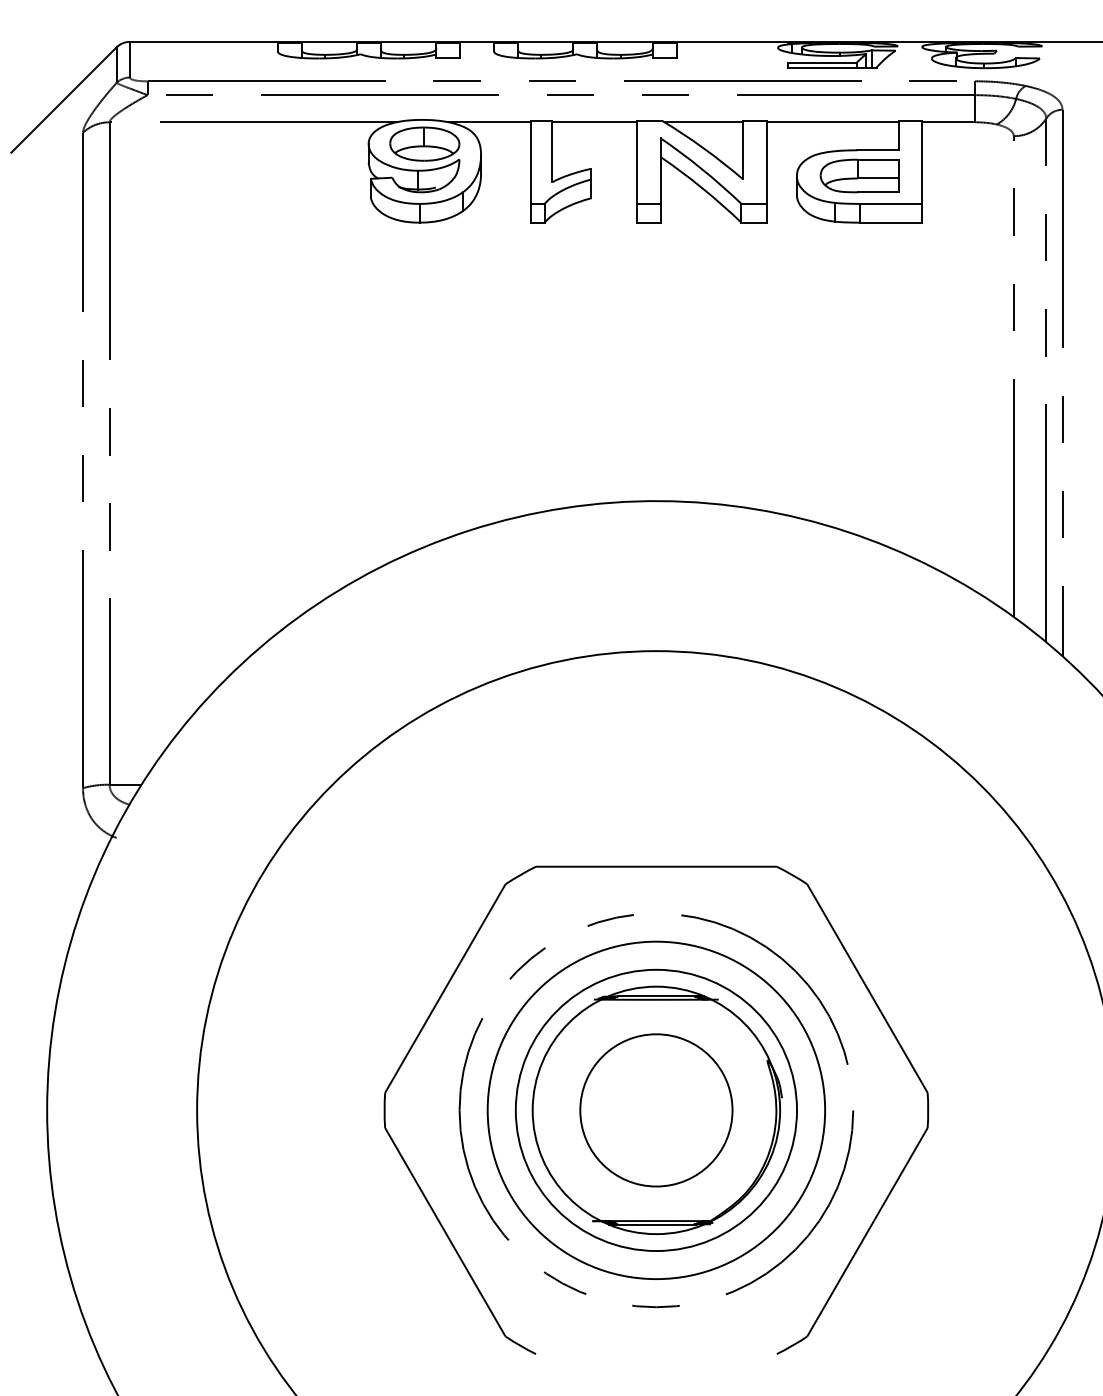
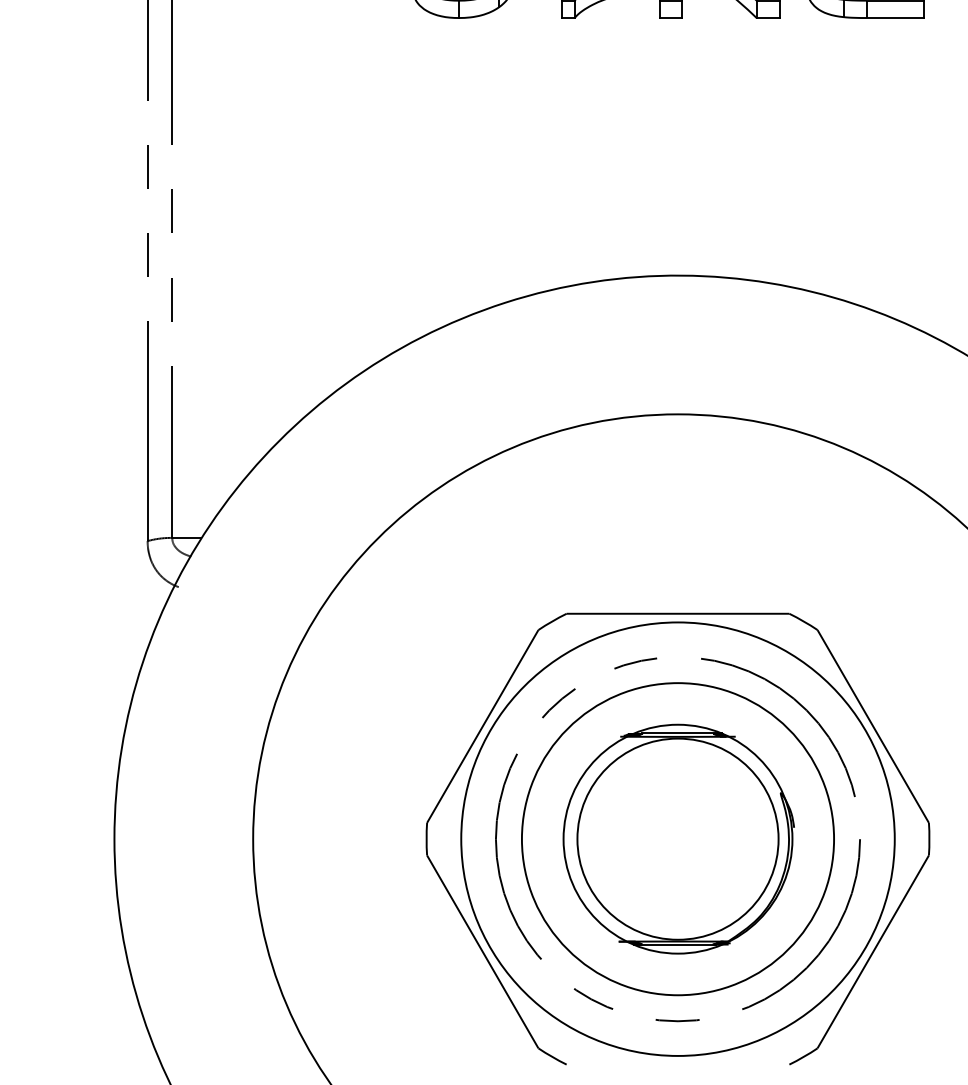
circle: (656, 1110) -> (678, 839), size x1.43
circle: (656, 1110) -> (678, 839), size x1.67

